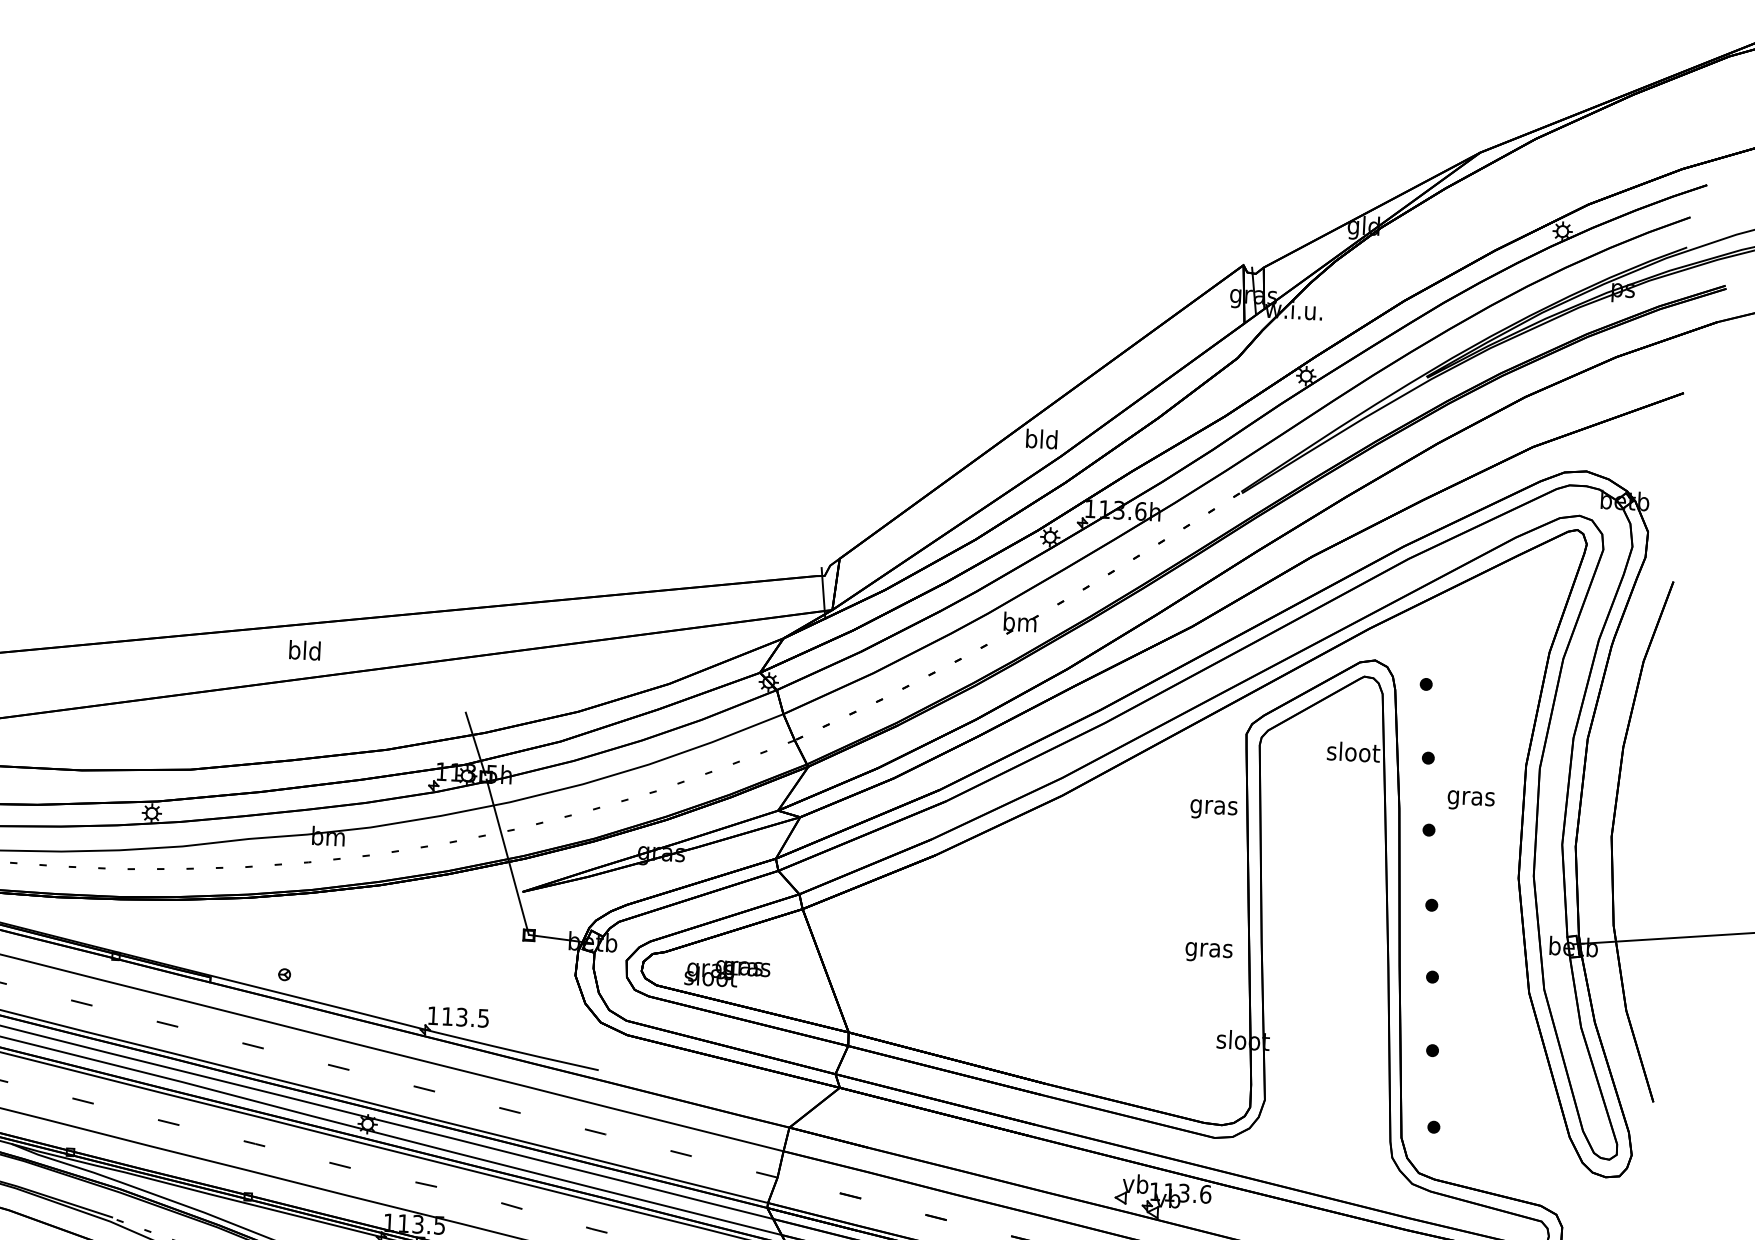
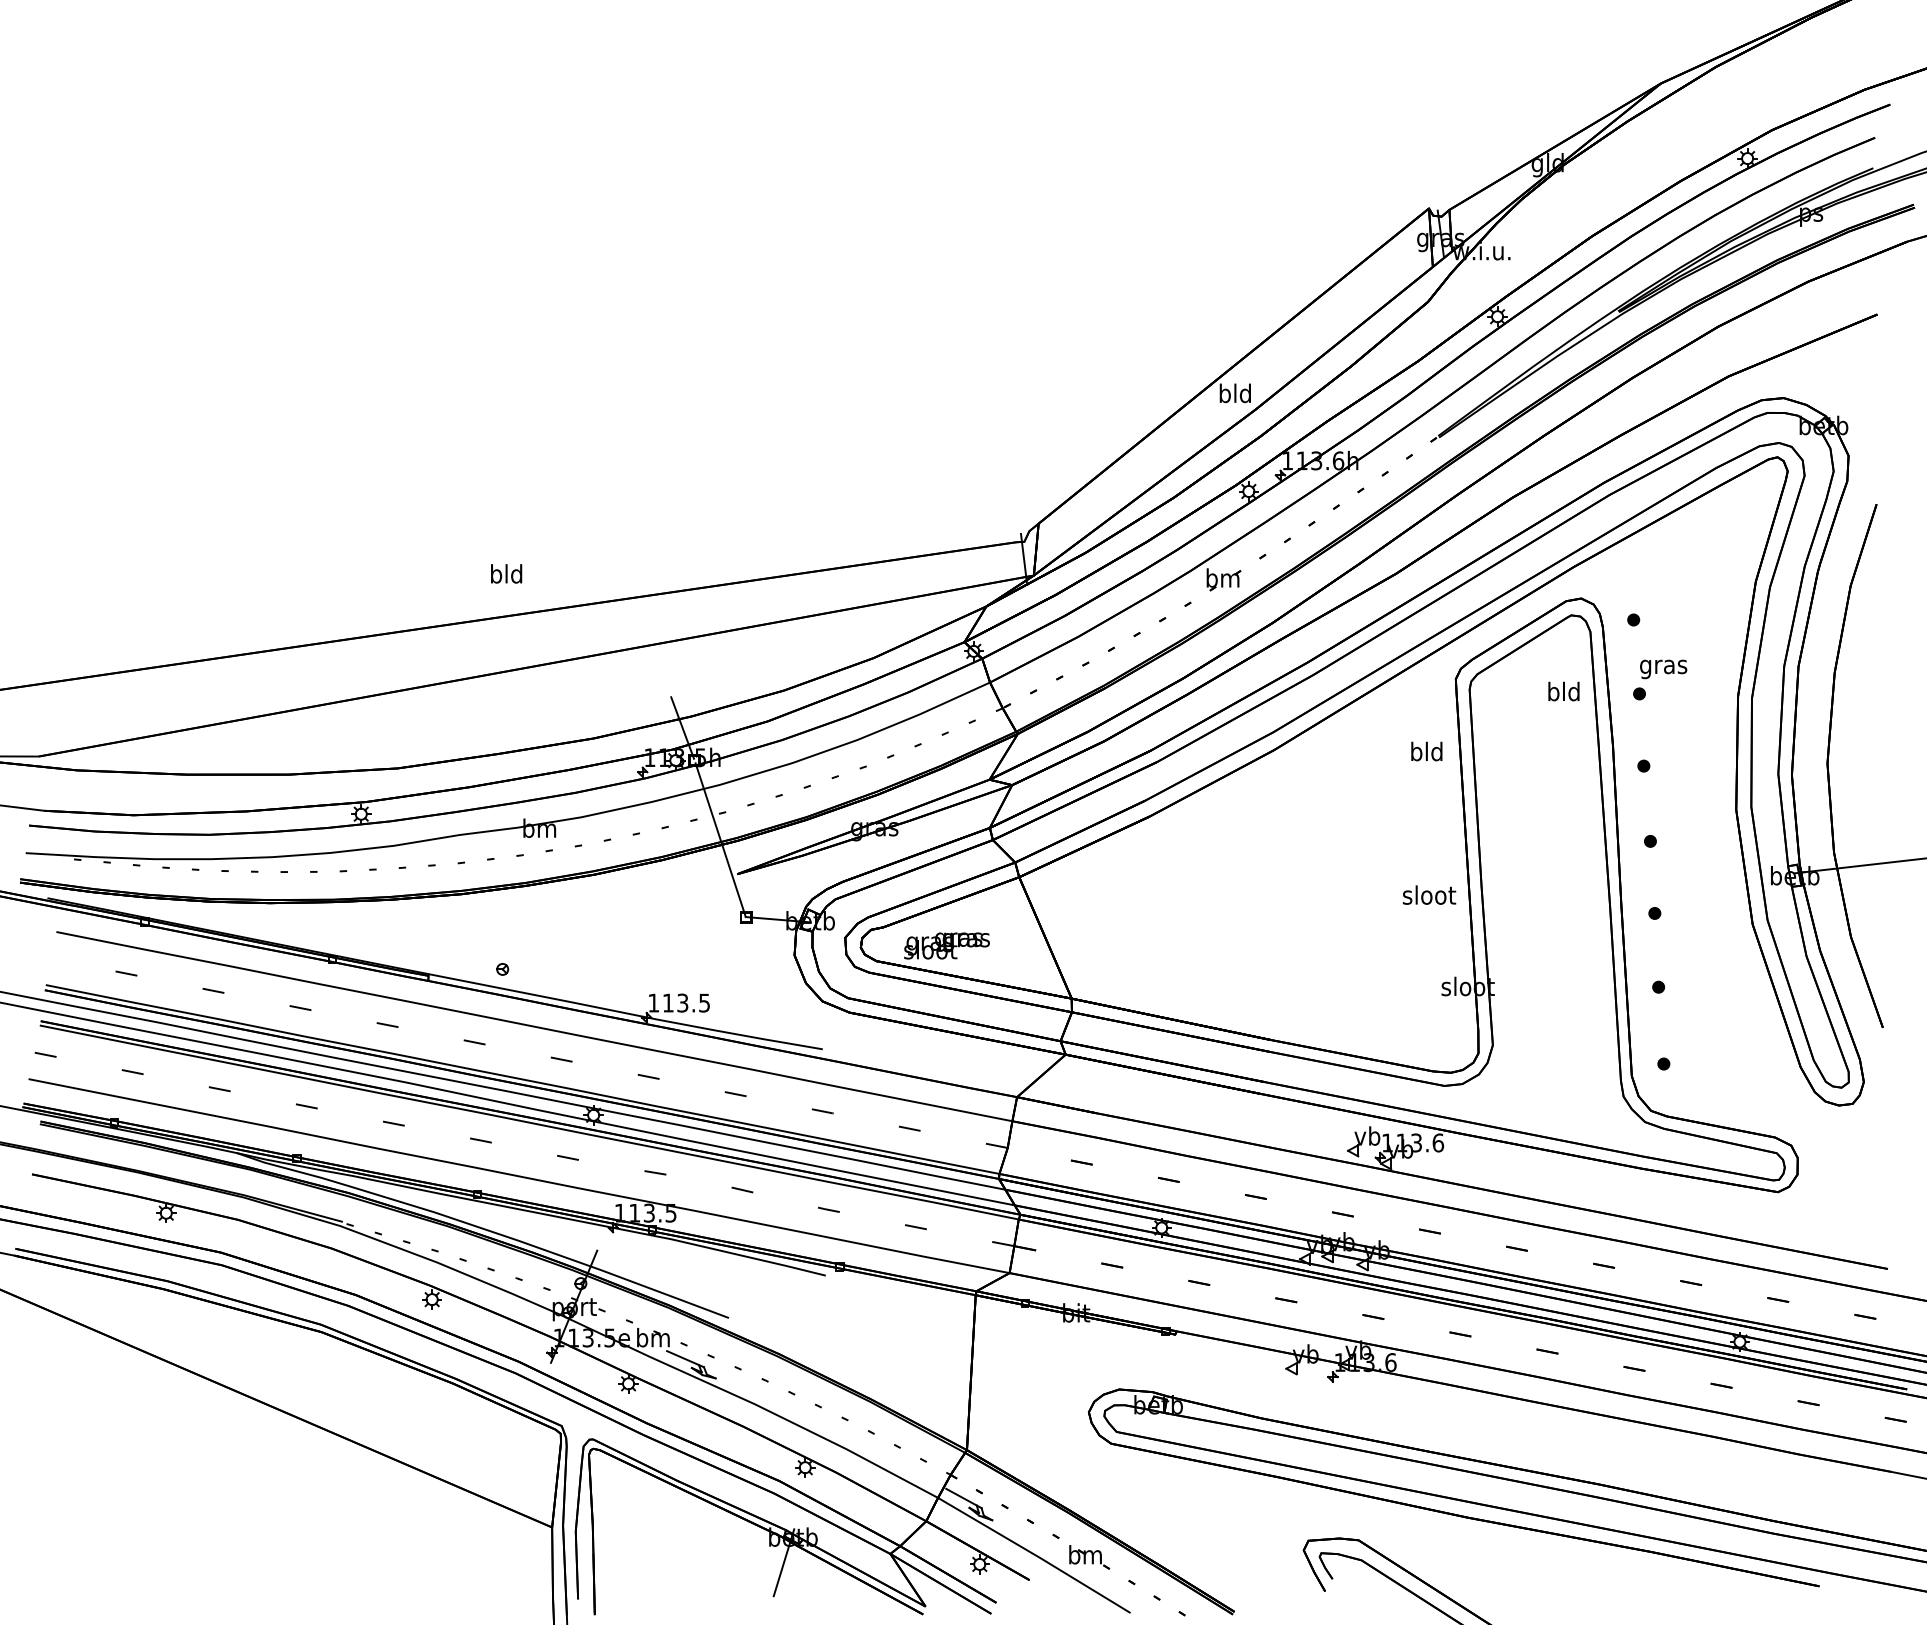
text: (304, 650) -> (506, 573), moved
text: (1352, 751) -> (1563, 691), sloot -> bld
text: (1470, 800) -> (1663, 669), moved
text: (1213, 806) -> (1426, 753), gras -> bld
text: (1209, 949) -> (1429, 897), gras -> sloot

